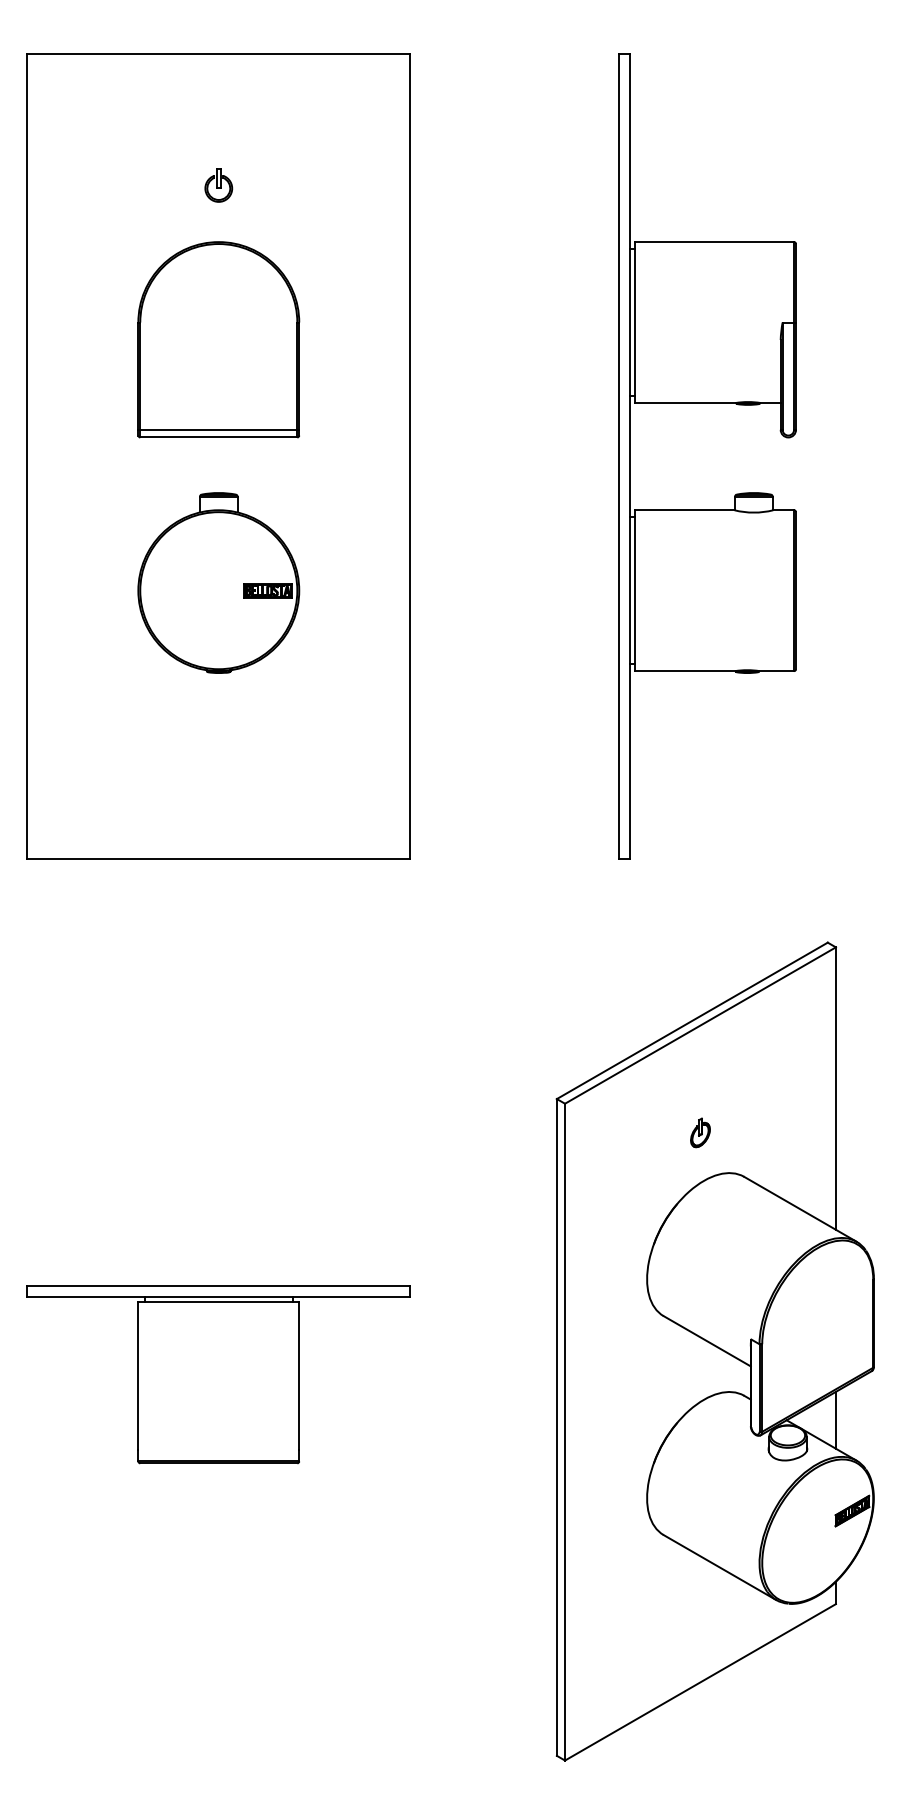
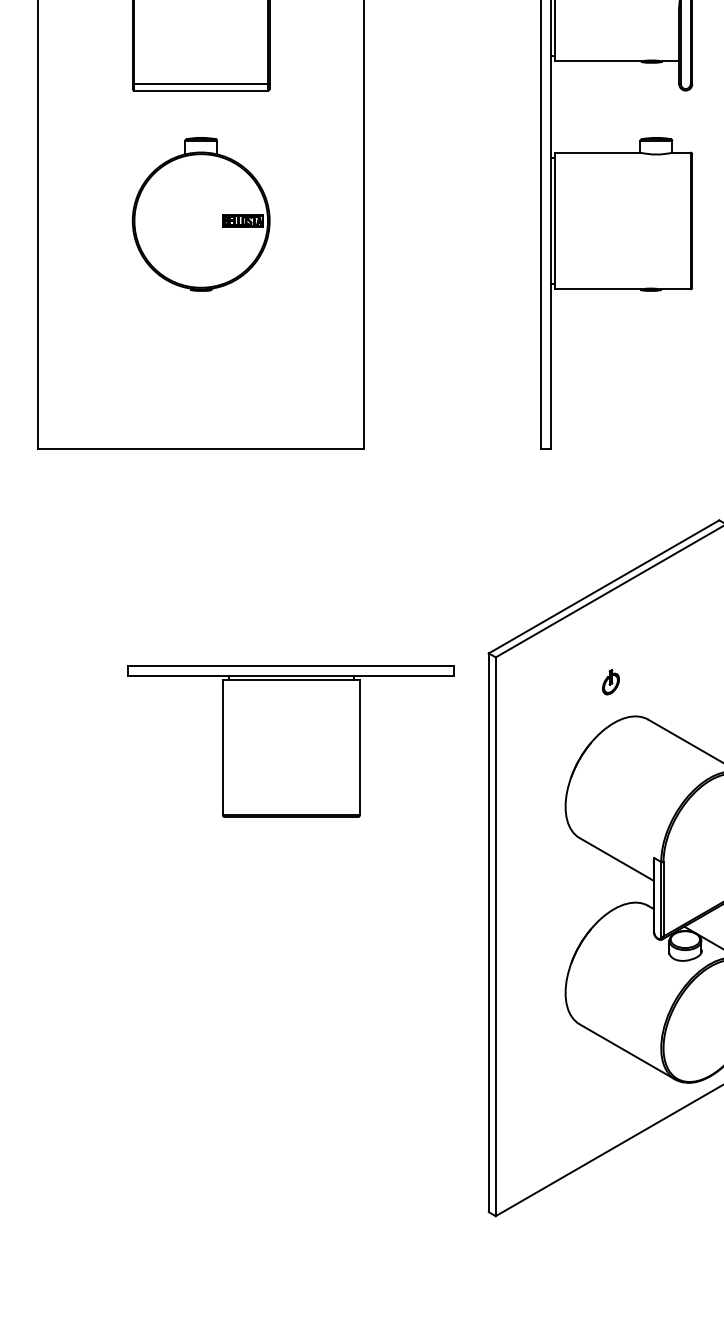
part: (218, 1374) -> (291, 741), moved

